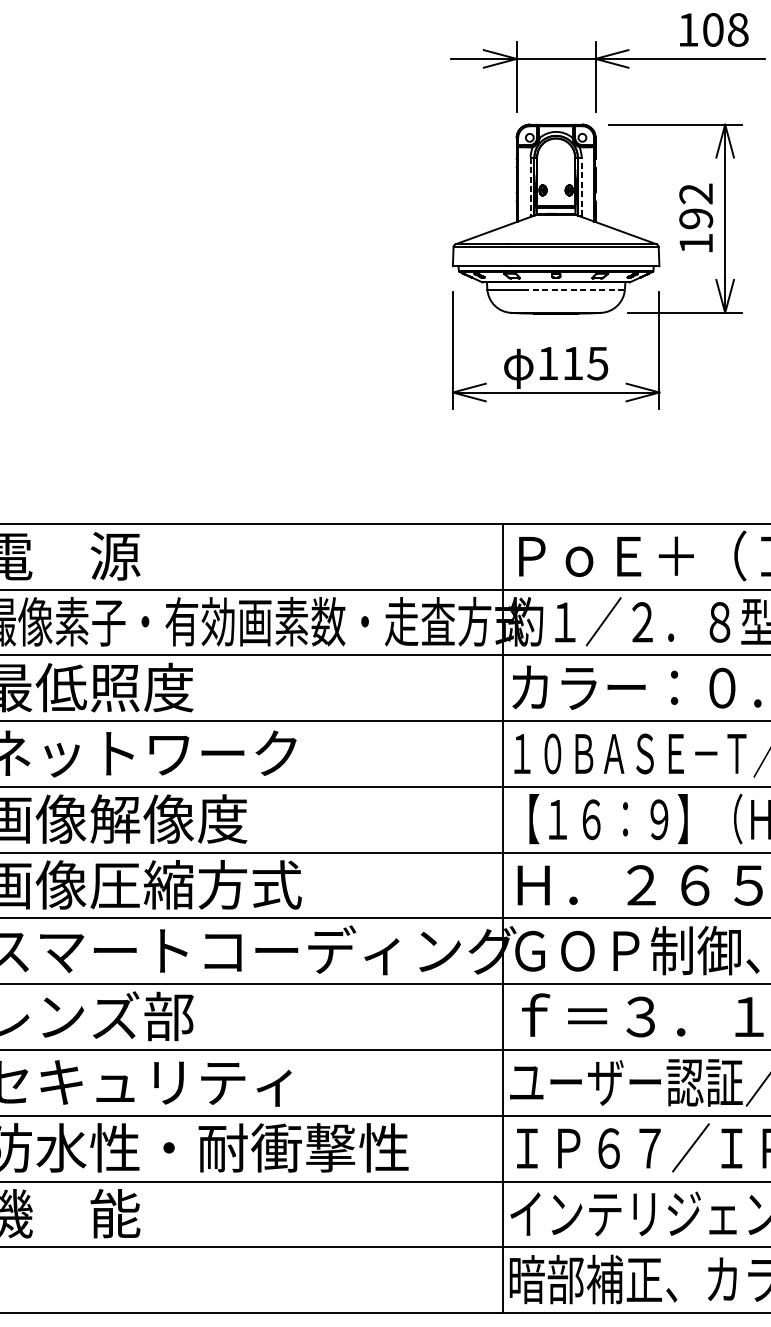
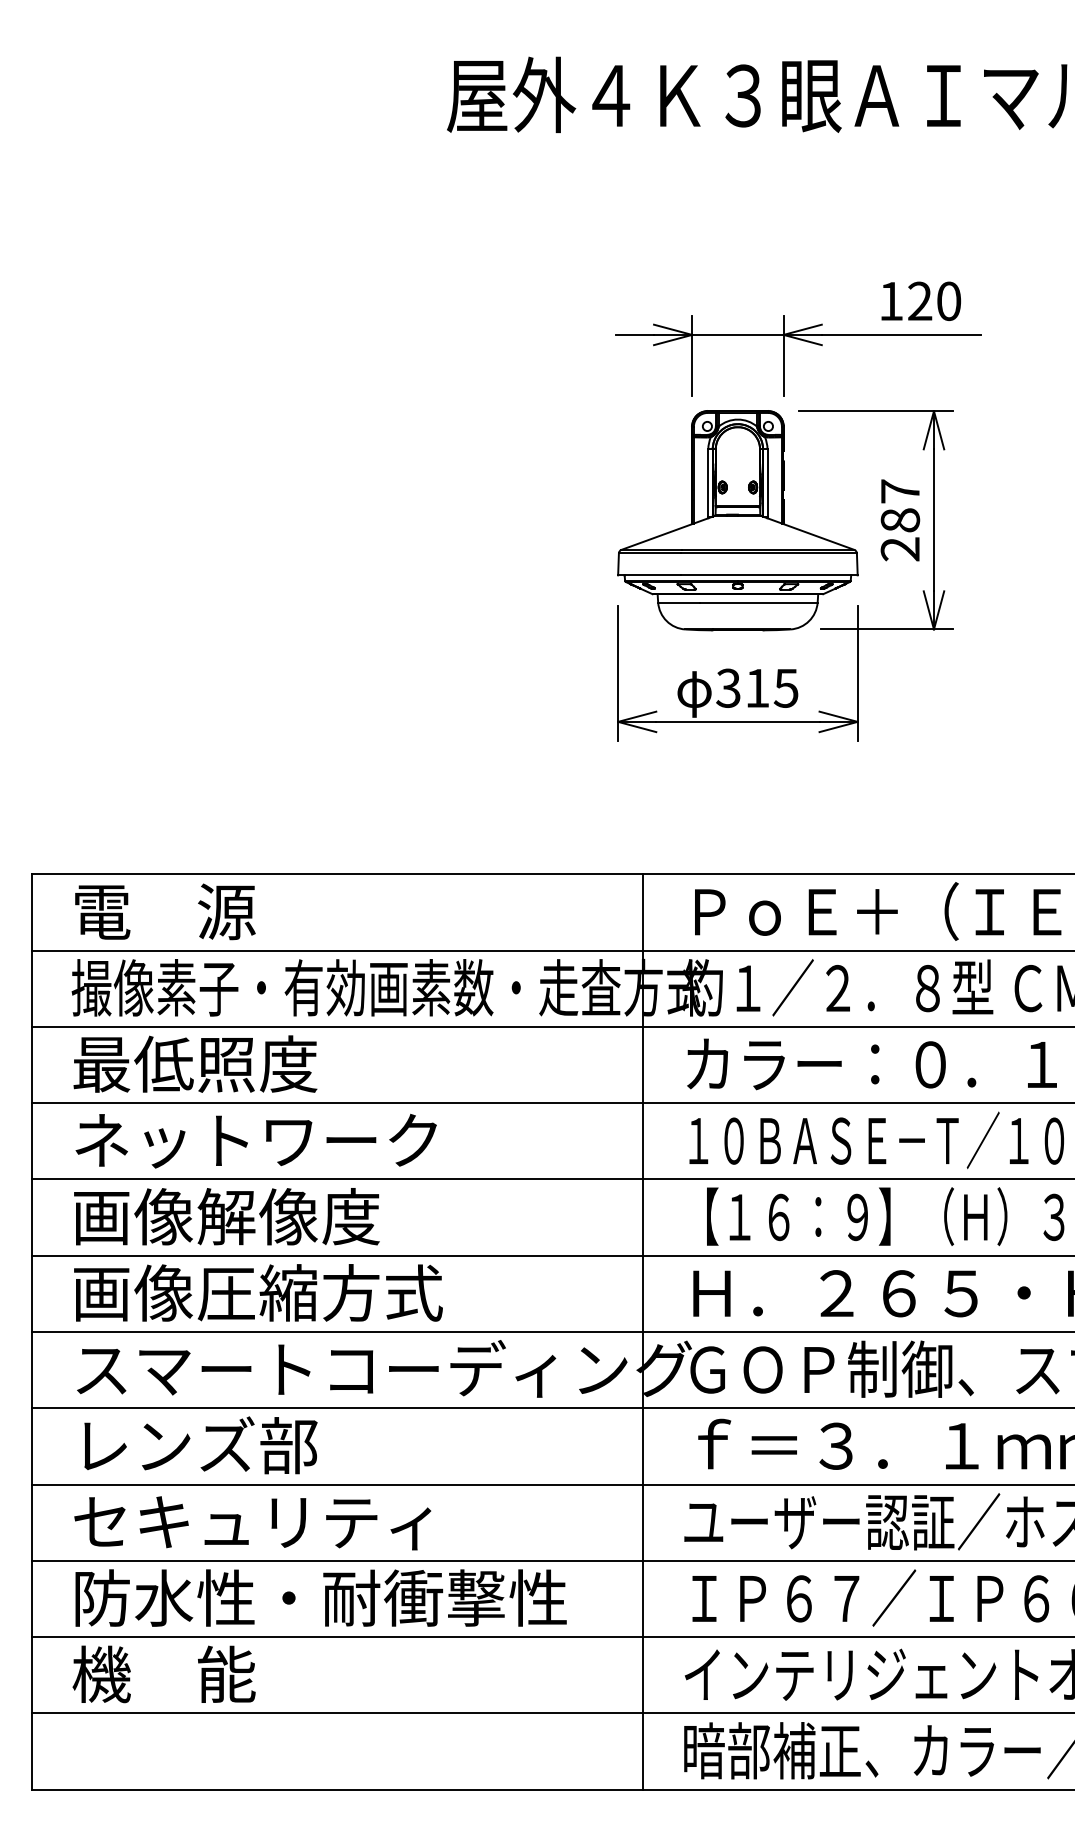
text: (725, 30) -> (934, 301), 108 -> 120
line: (530, 187) -> (708, 483), dashed -> solid
line: (581, 187) -> (767, 483), dashed -> solid
text: (696, 218) -> (900, 520), 192 -> 287
line: (573, 289) -> (758, 602), dashed -> solid
text: (548, 362) -> (728, 687), 115 -> 315
line: (503, 918) -> (642, 1331), moved

